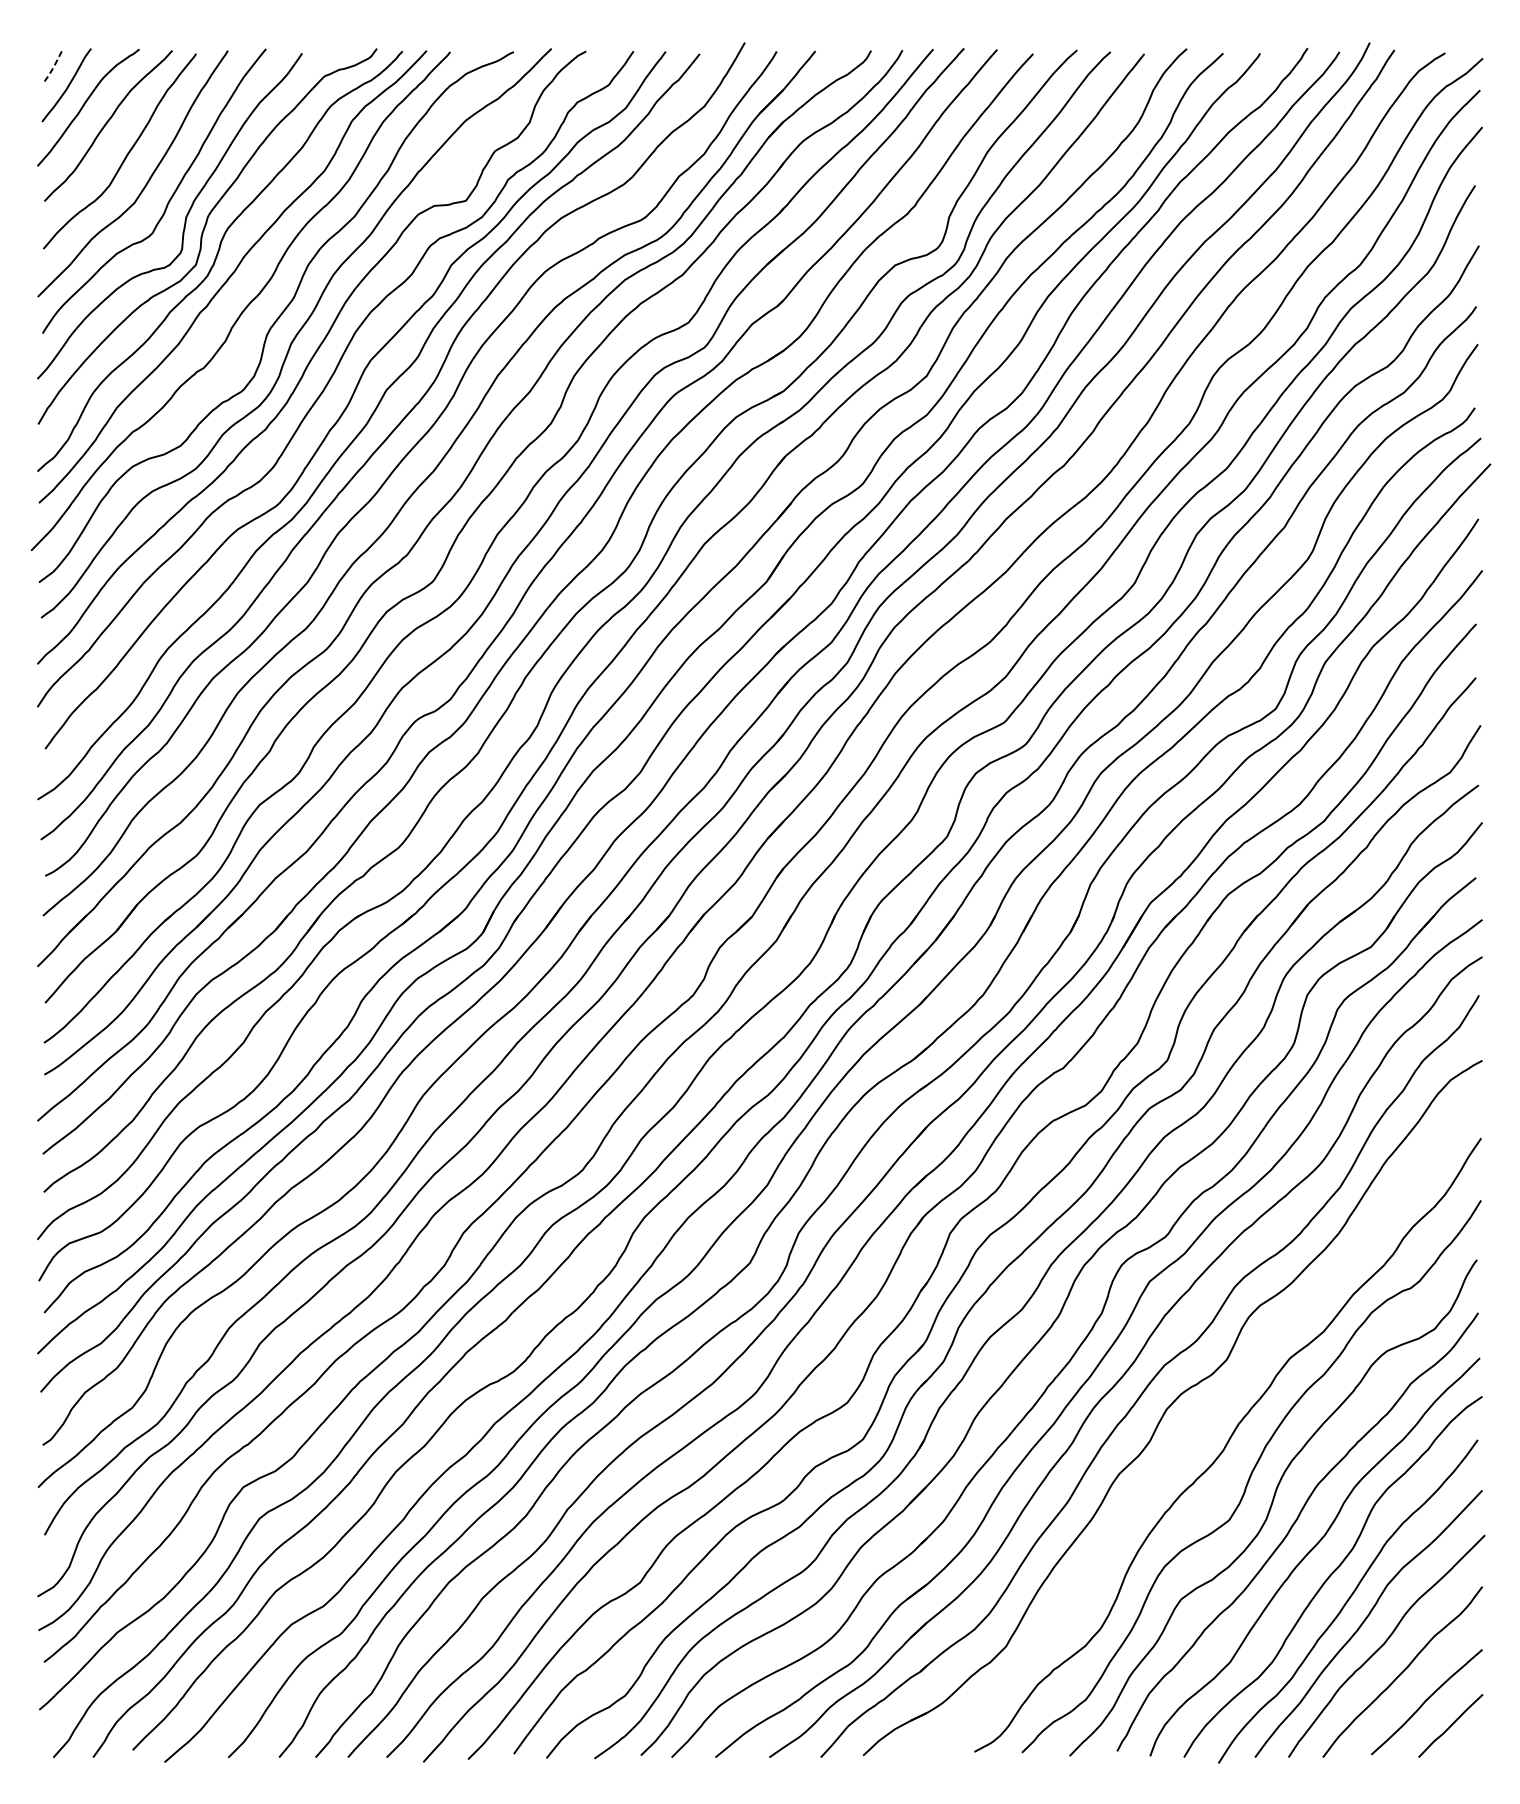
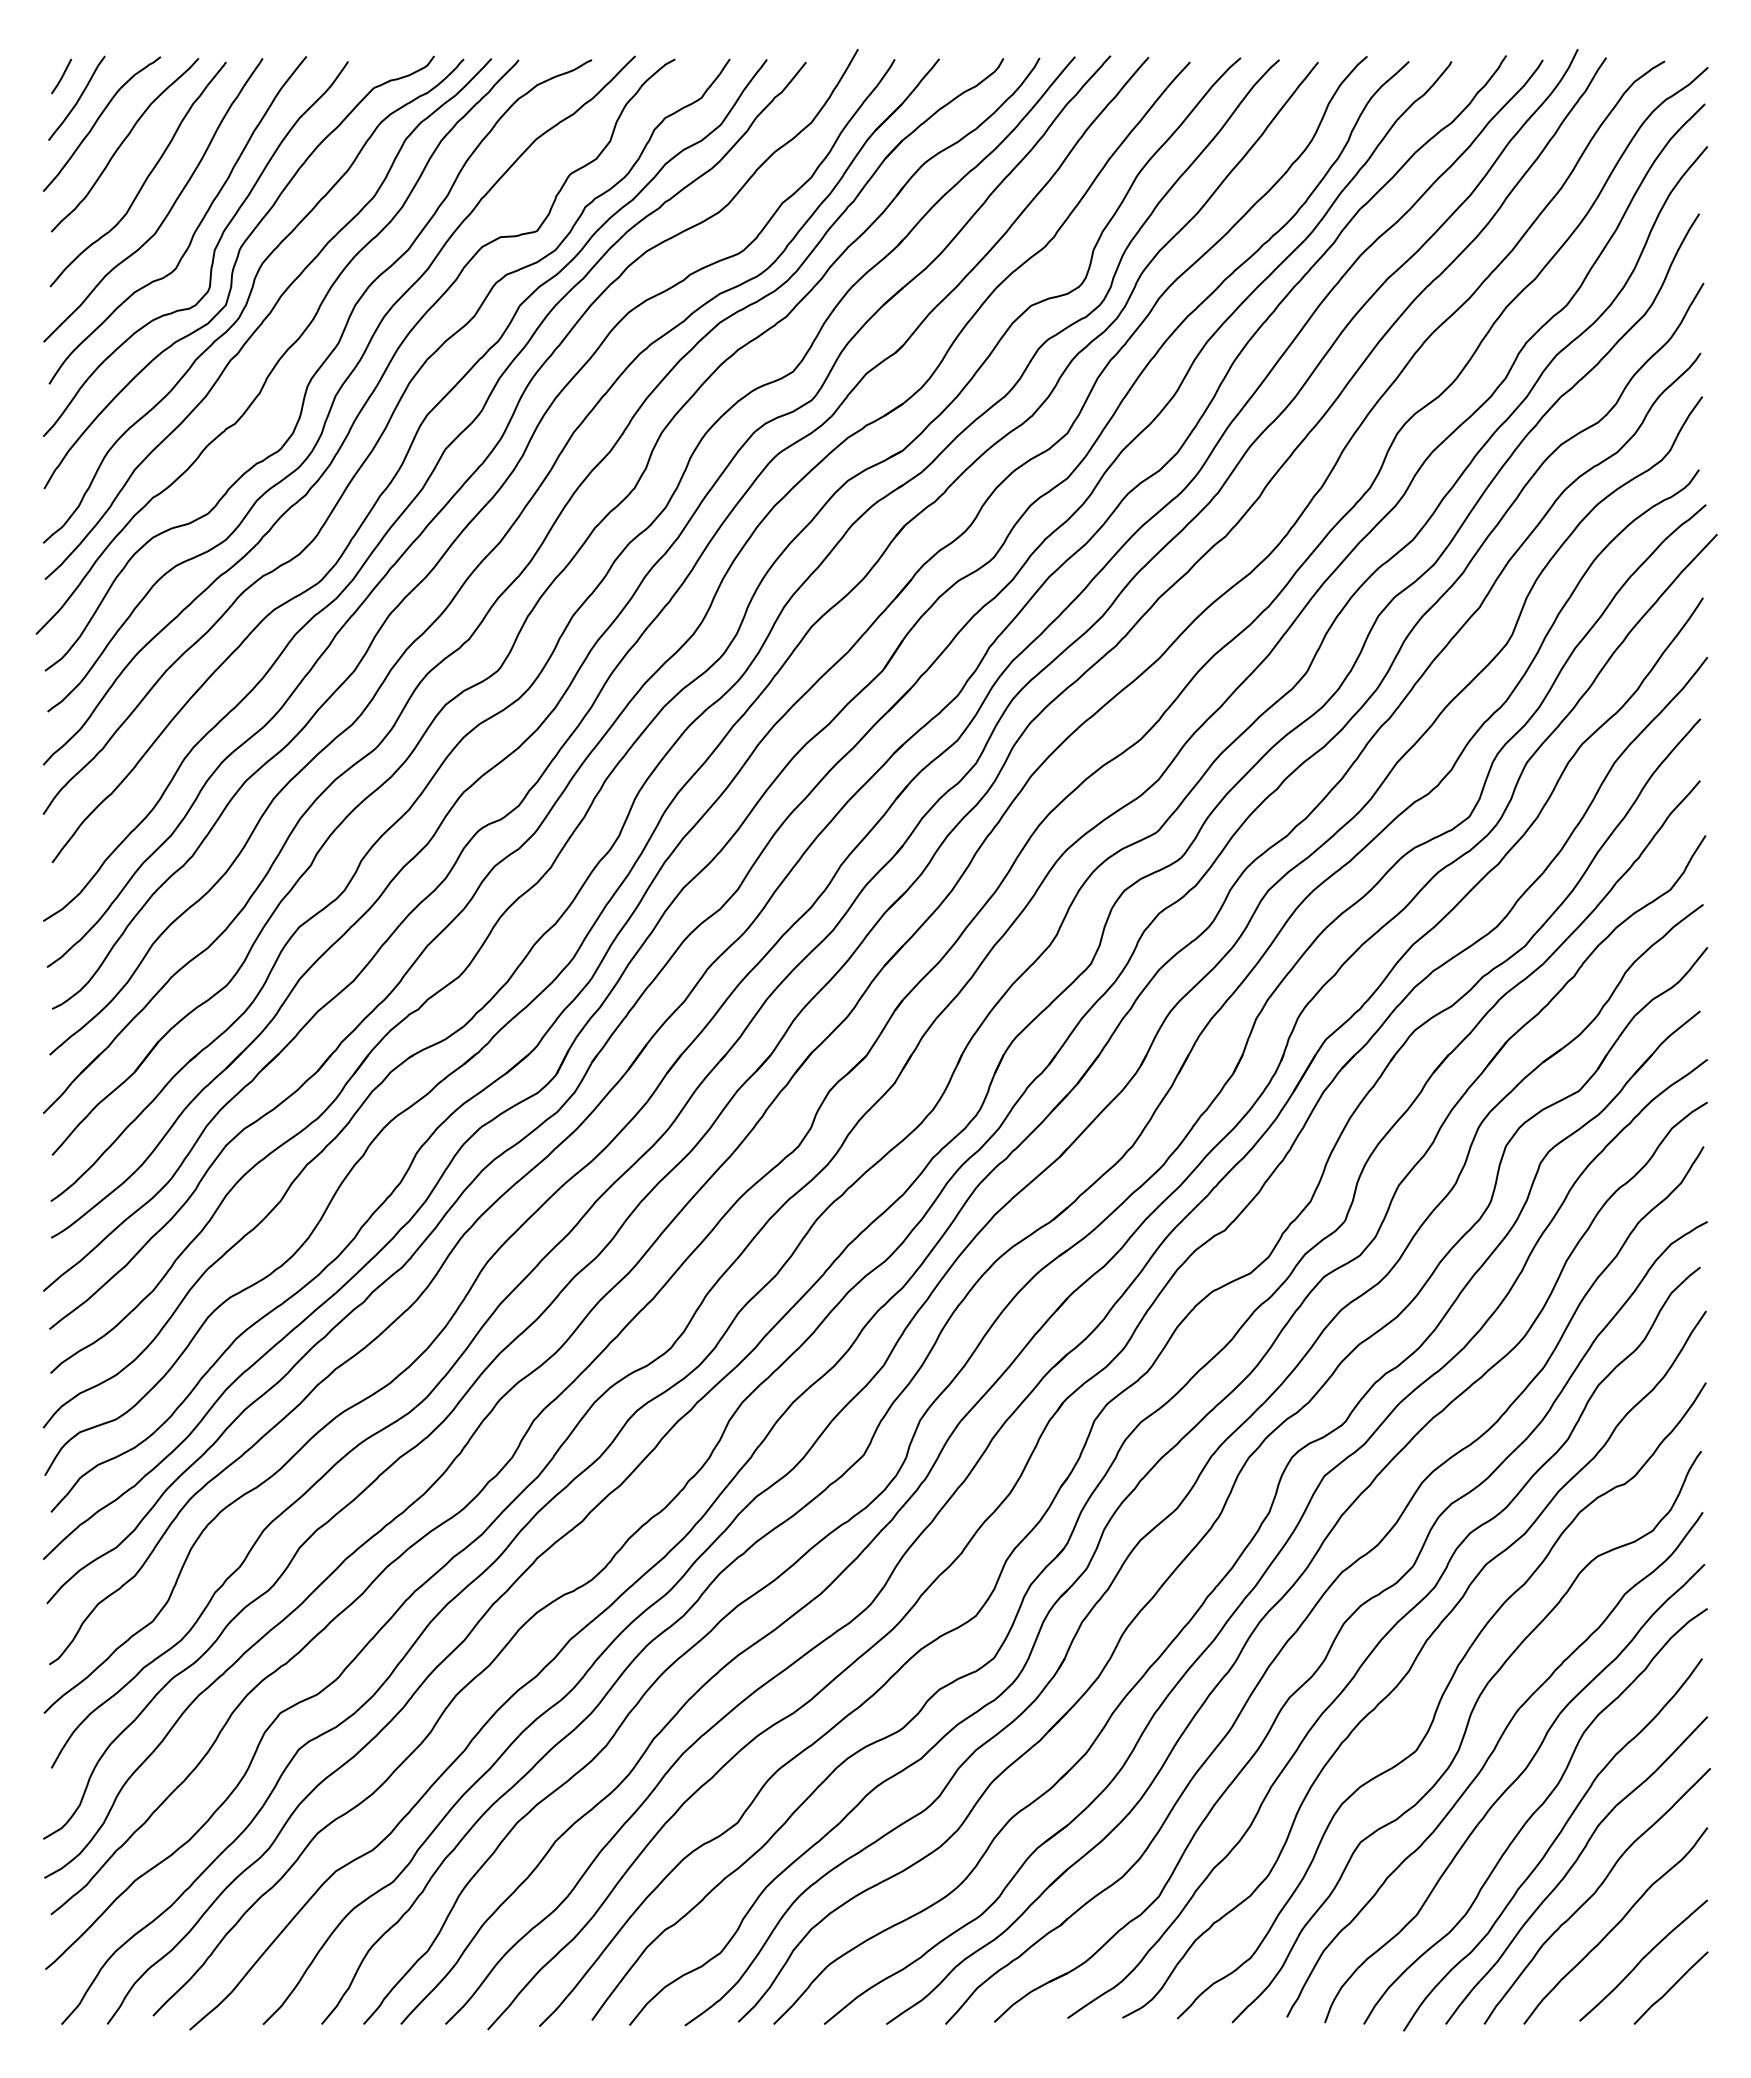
line: (54, 67) -> (62, 77), dashed -> solid
curve: (1200, 1424) -> (1382, 1640), added

